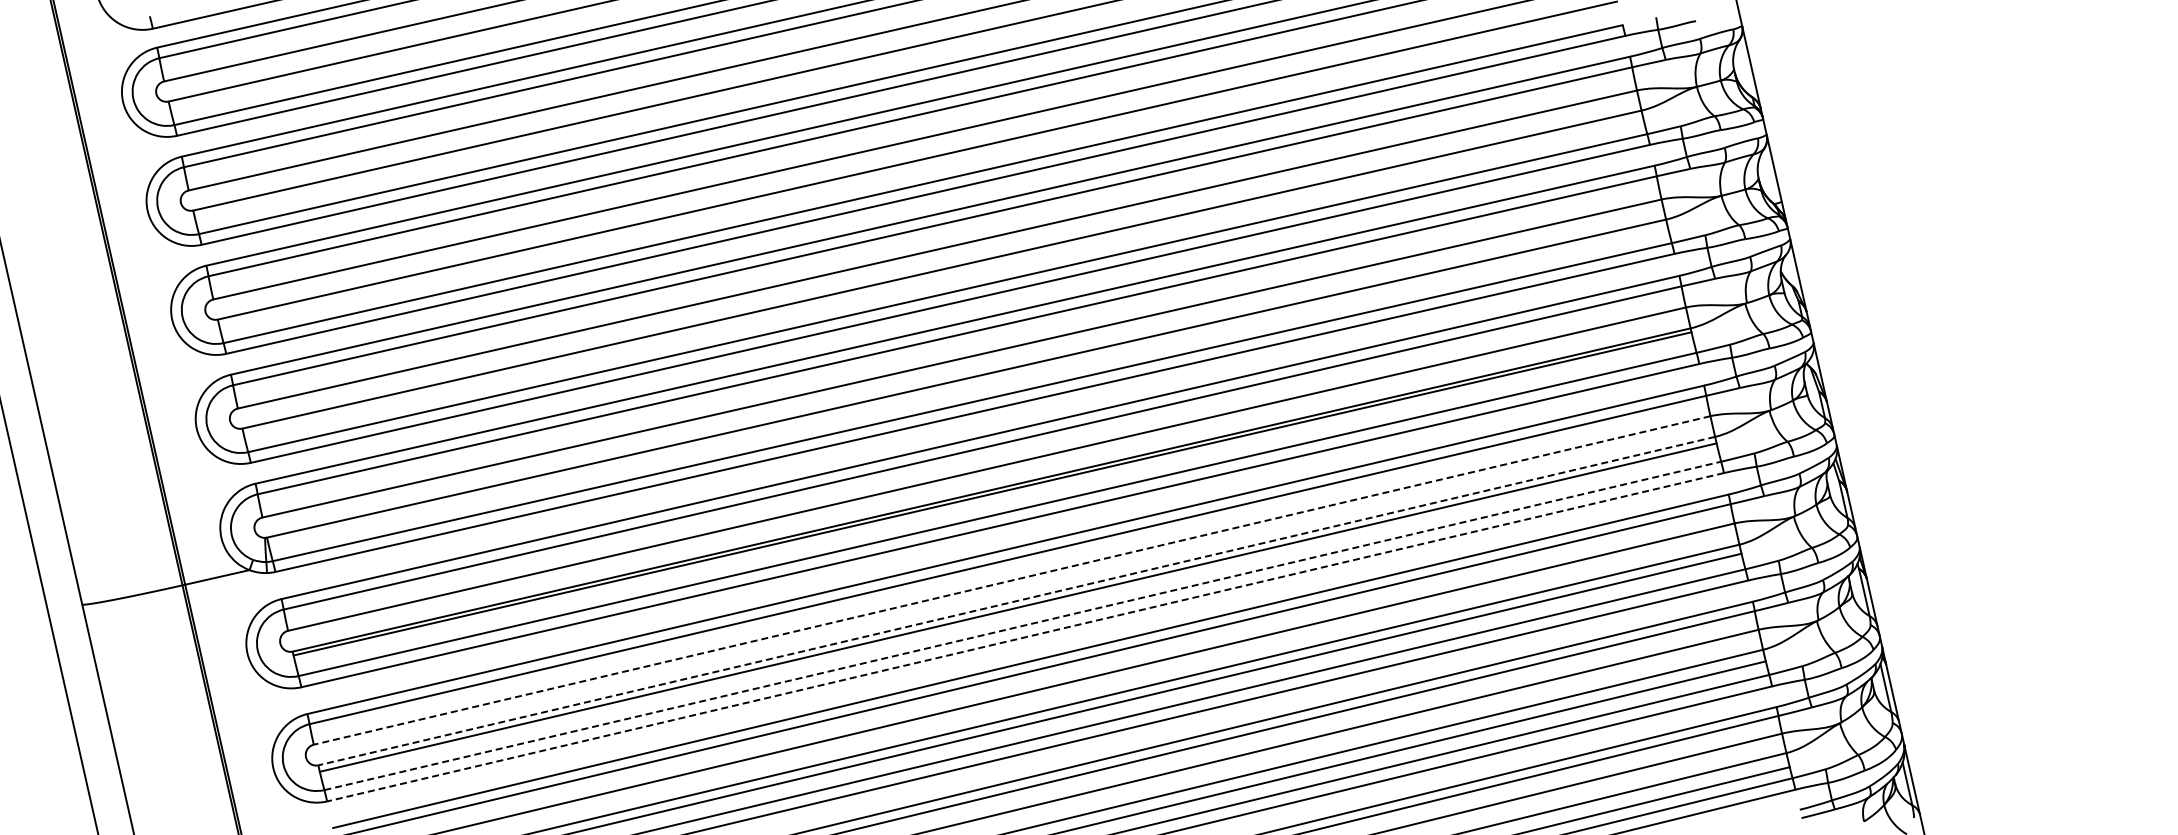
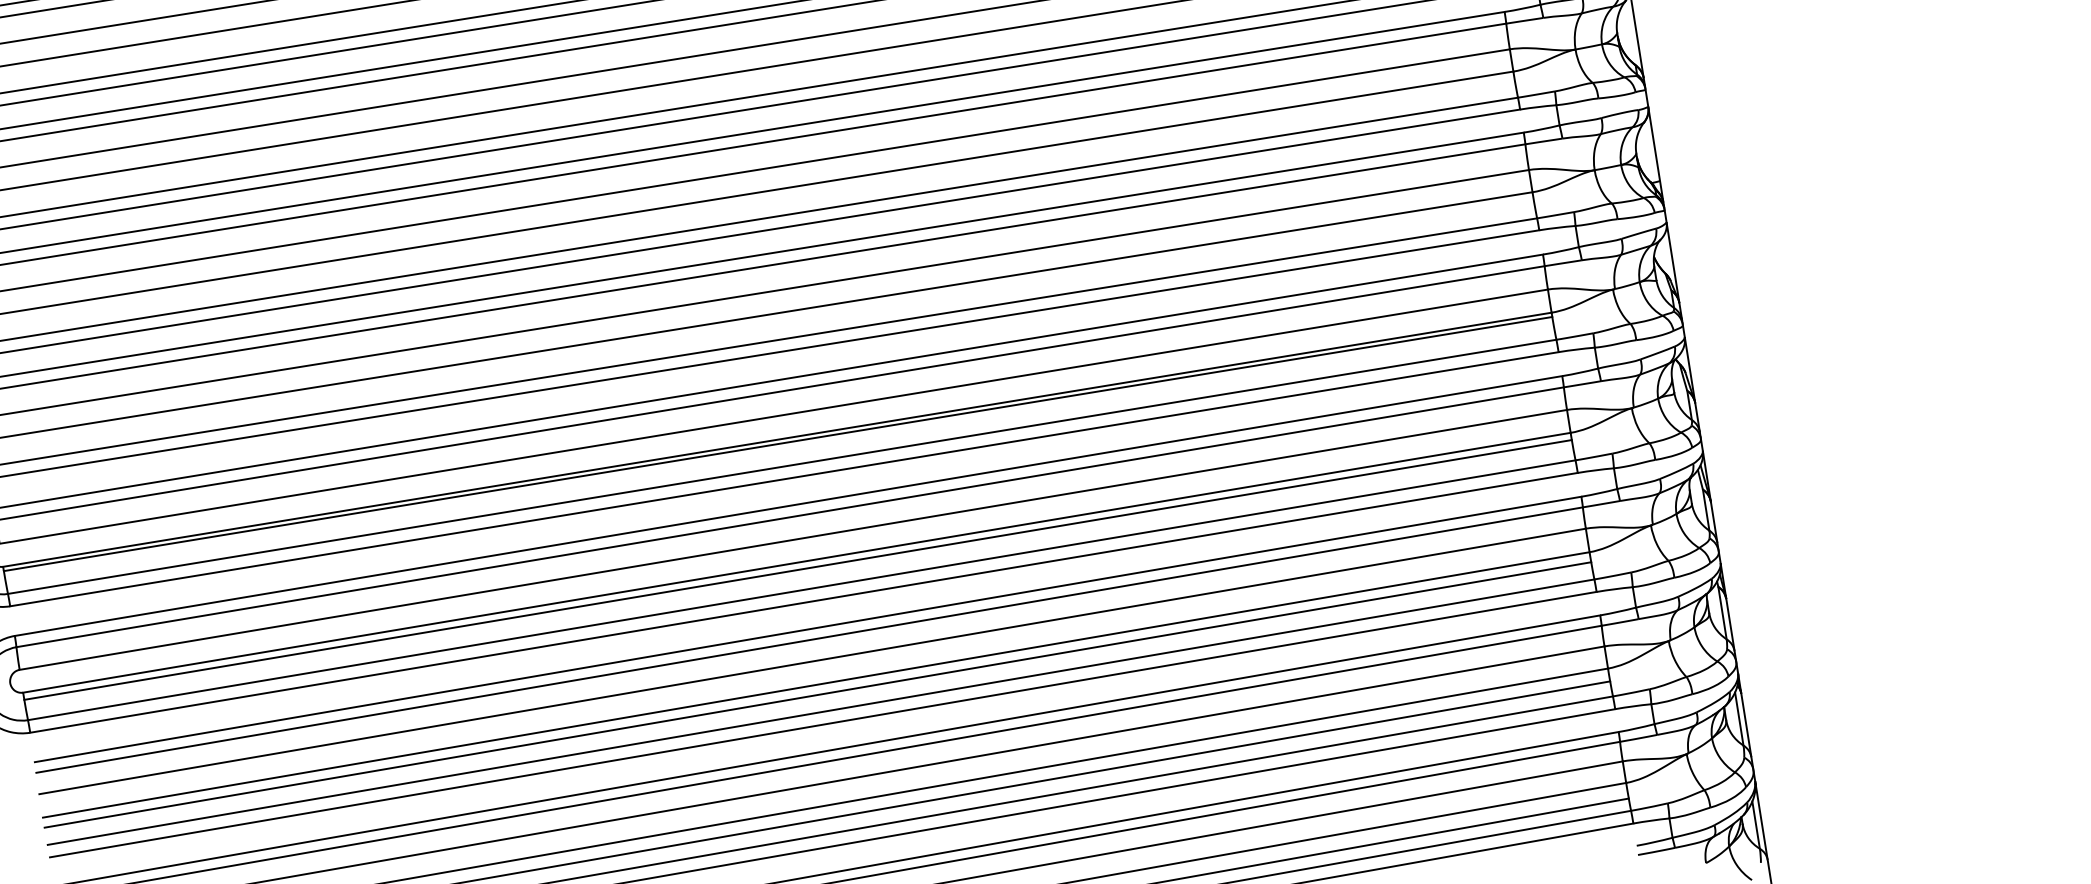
line: (1011, 580) -> (792, 539), dashed -> solid
line: (1016, 601) -> (796, 563), dashed -> solid
line: (1023, 625) -> (802, 589), dashed -> solid
line: (1025, 637) -> (803, 603), dashed -> solid

